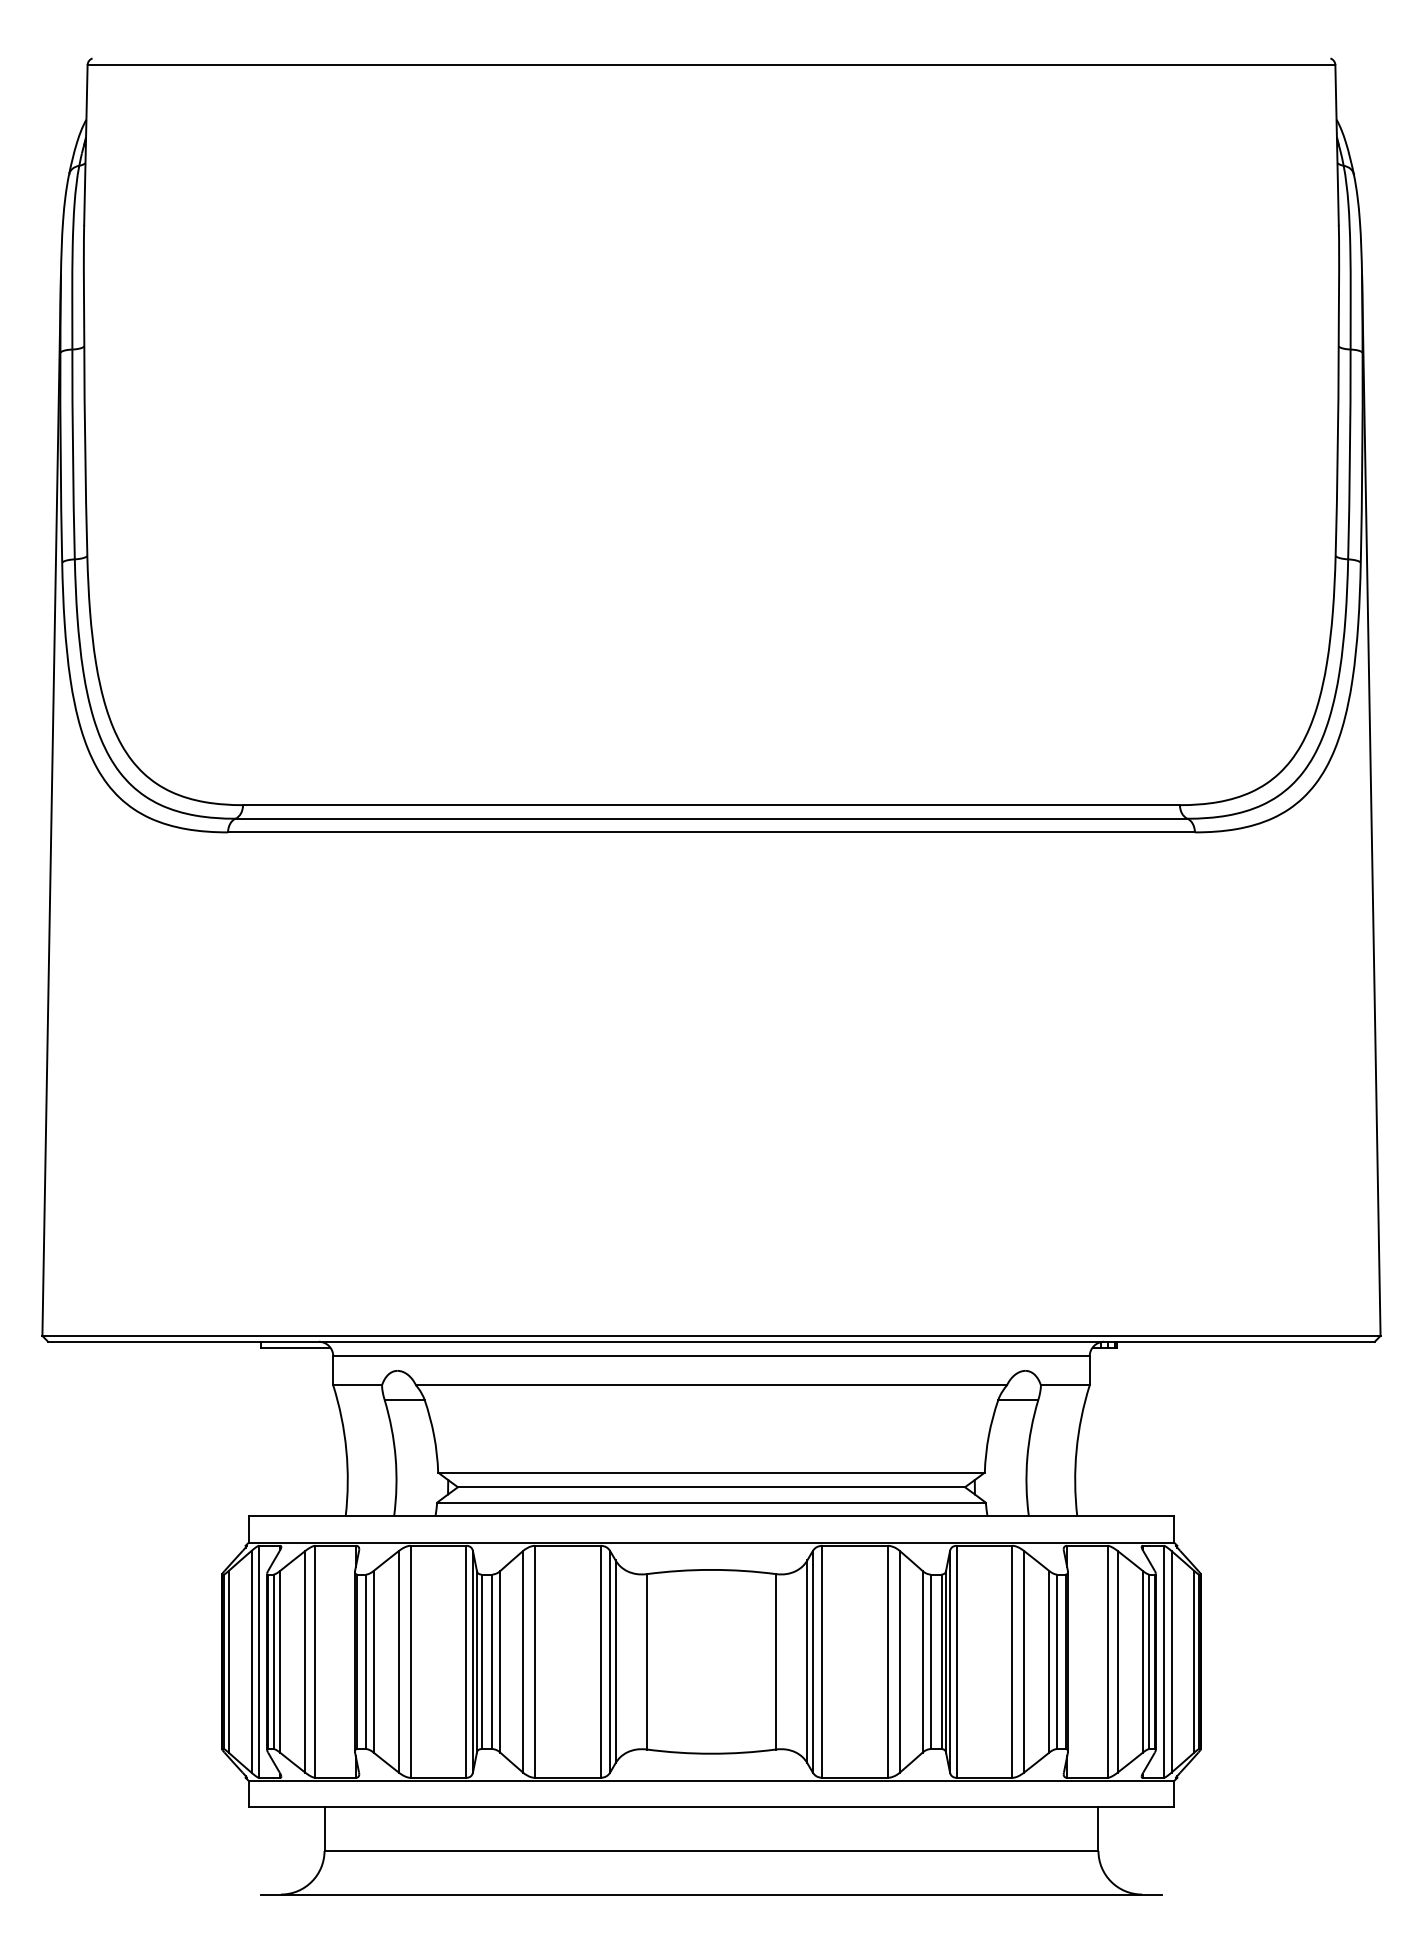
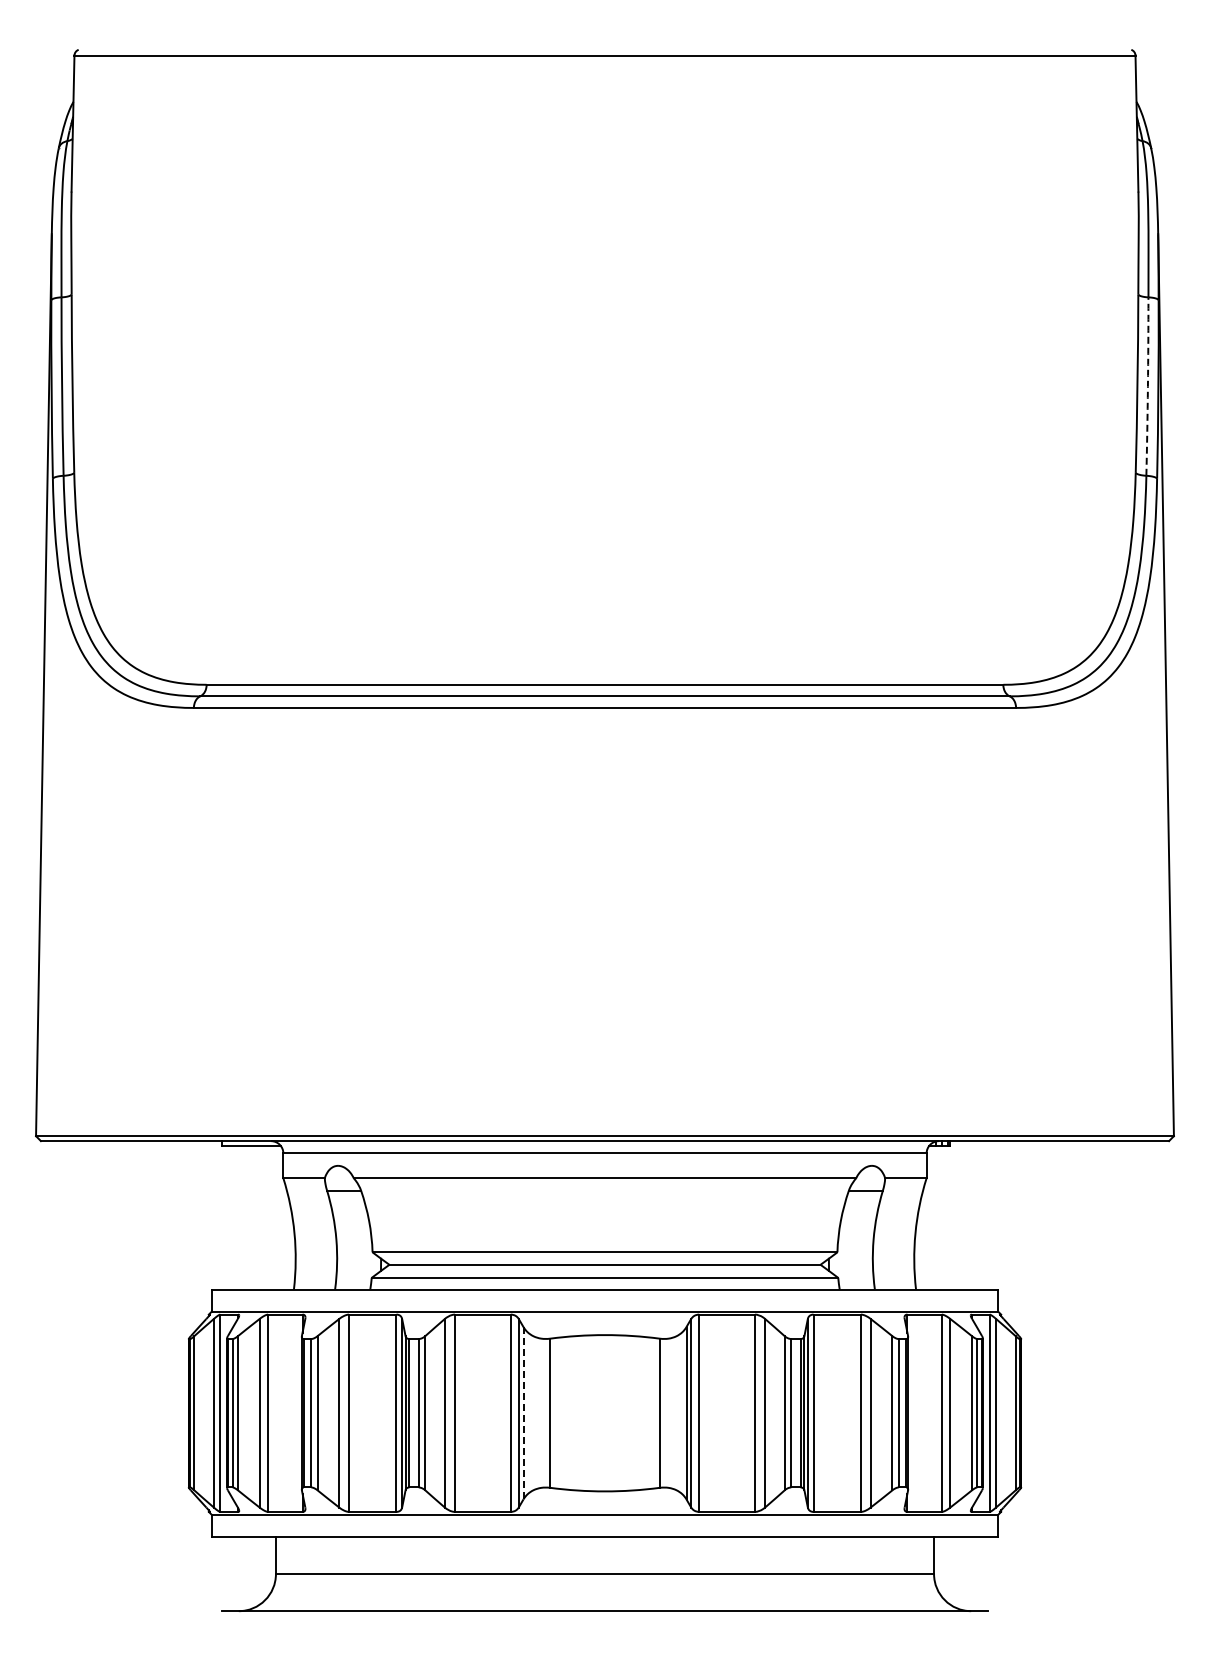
arc: (1349, 454) -> (1147, 386), solid -> dashed
line: (615, 1662) -> (523, 1413), solid -> dashed

